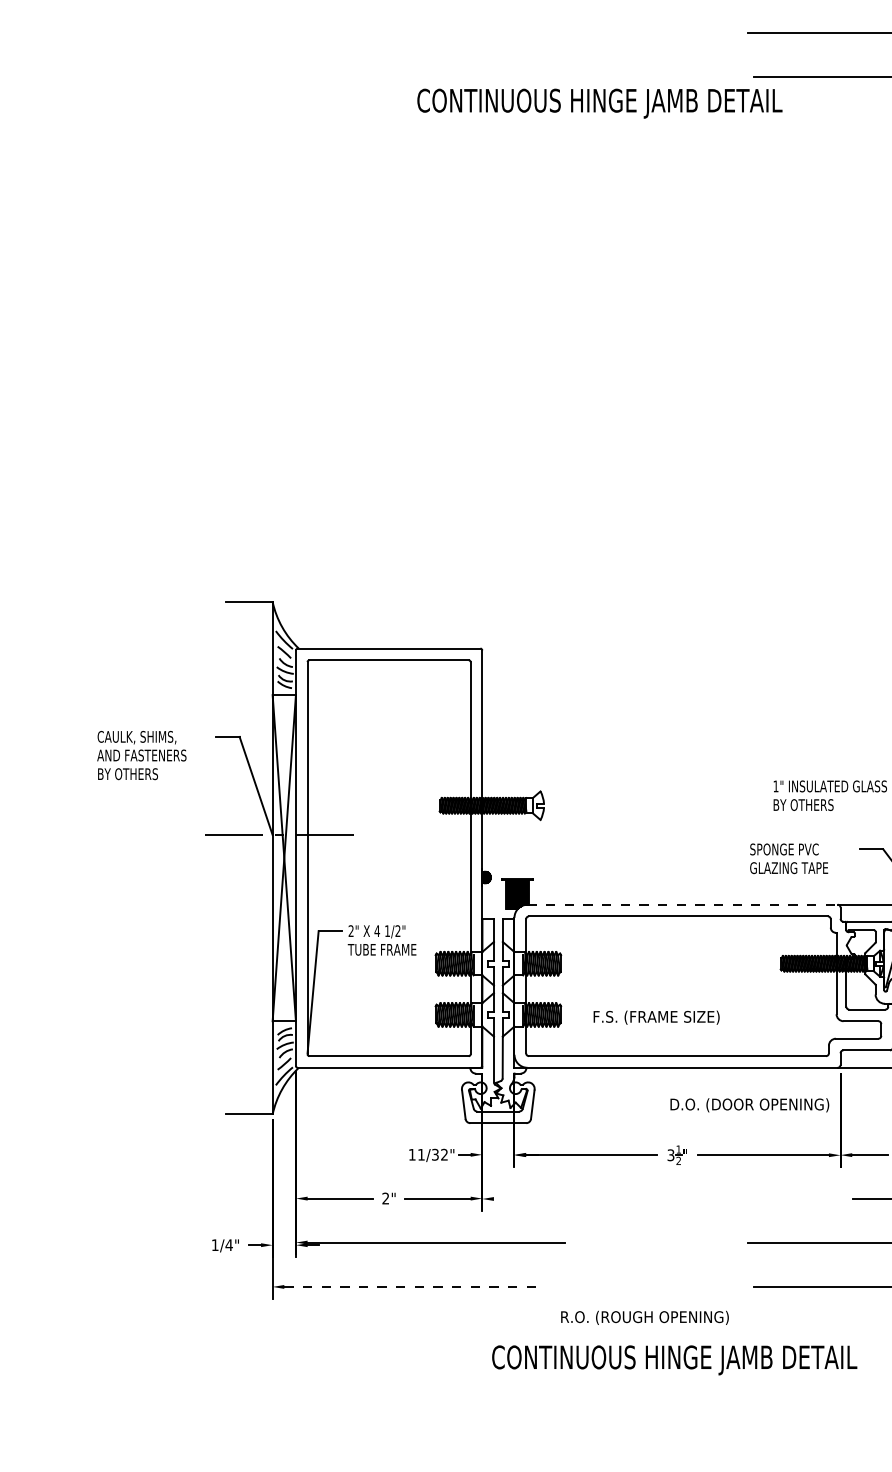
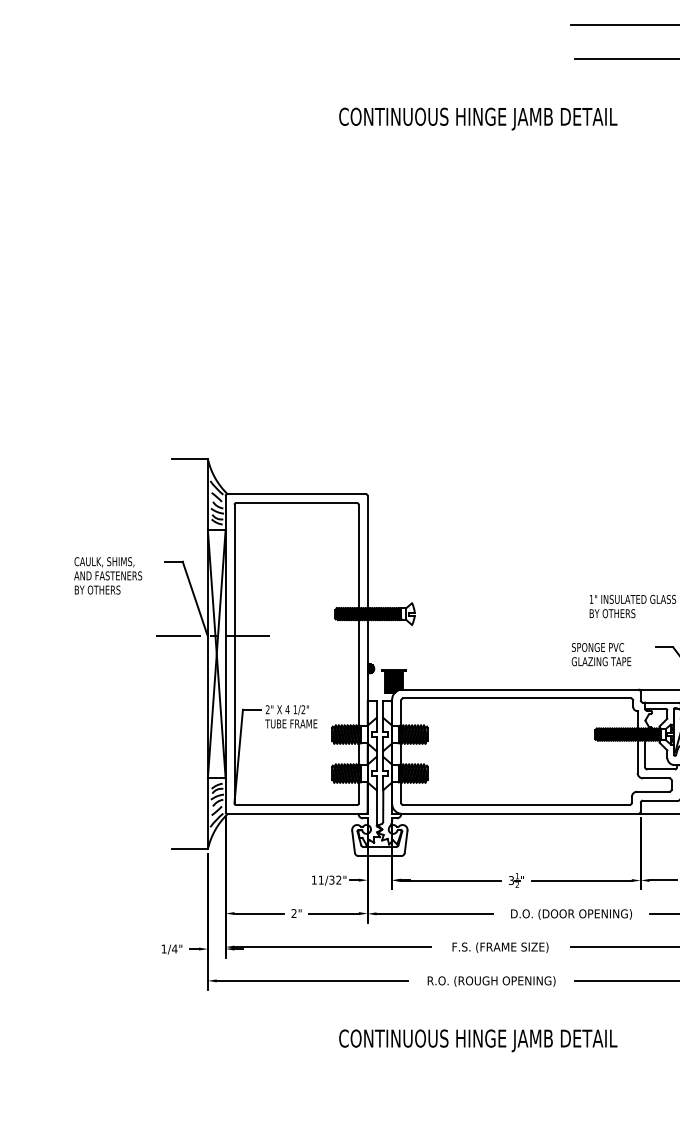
text: (600, 102) -> (478, 118), moved
line: (682, 904) -> (520, 689), dashed -> solid
text: (656, 1017) -> (500, 947), moved
text: (749, 1105) -> (571, 914), moved
line: (569, 1198) -> (434, 913), added
line: (409, 1286) -> (312, 980), dashed -> solid
text: (644, 1317) -> (491, 981), moved
text: (674, 1359) -> (478, 1040), moved

